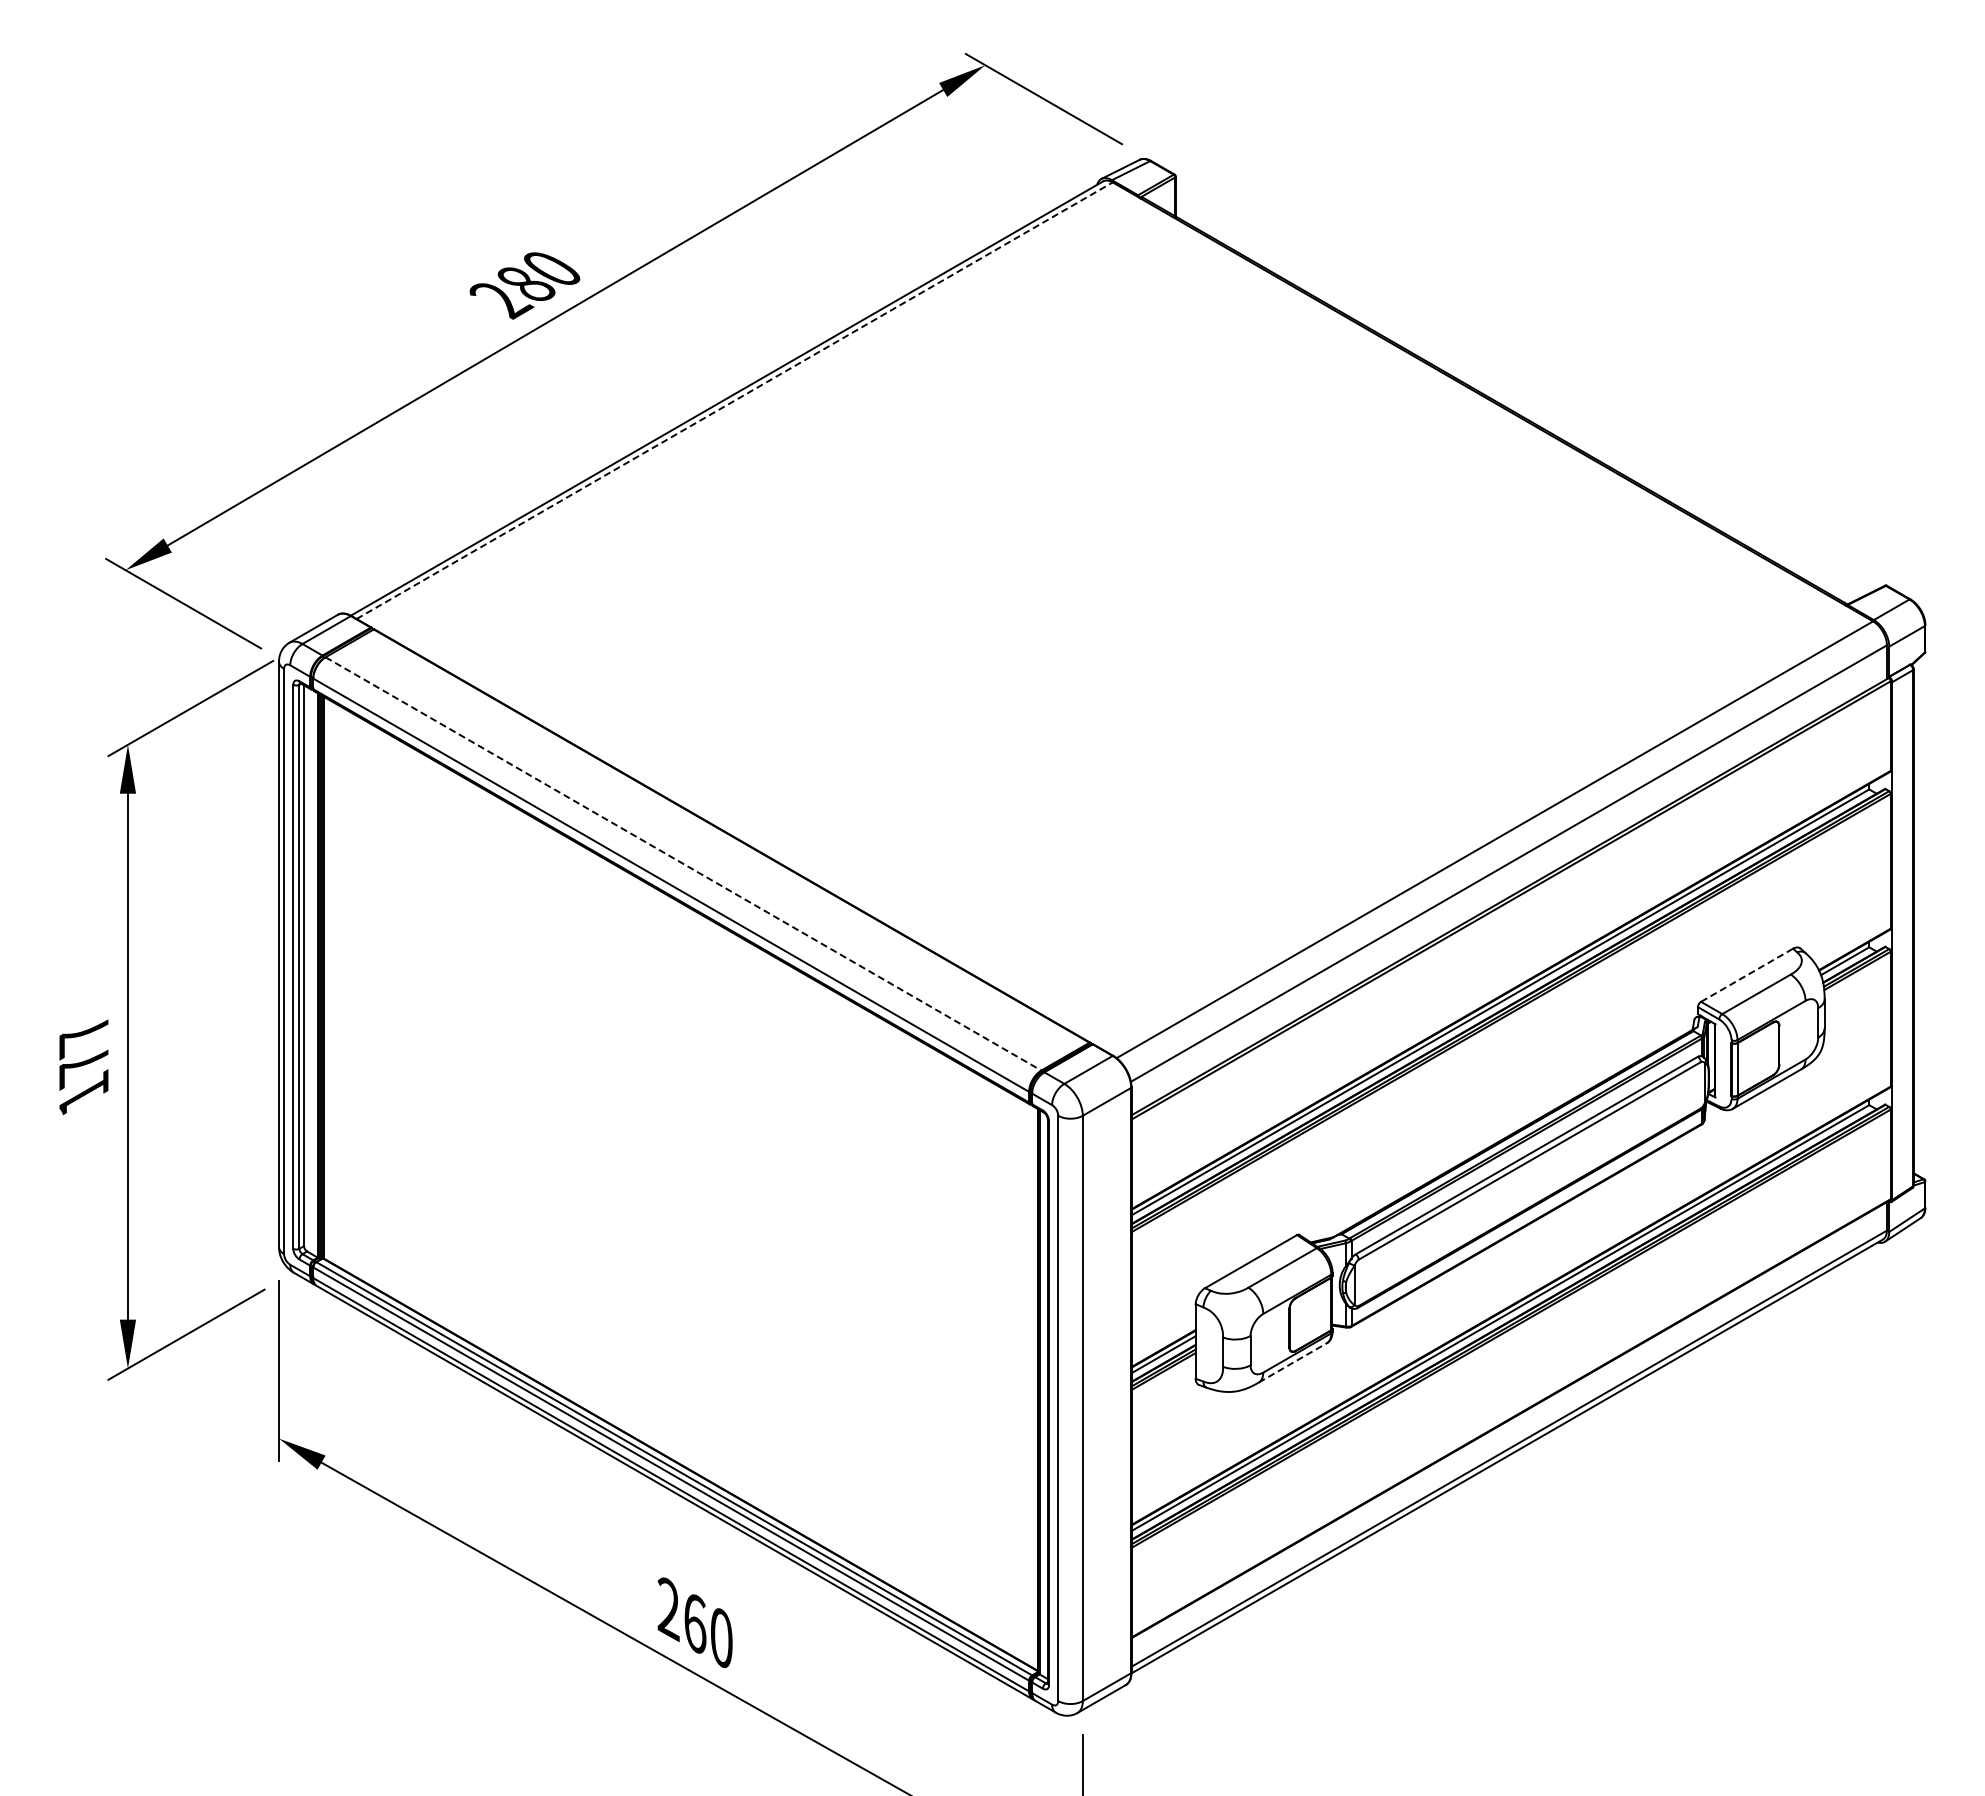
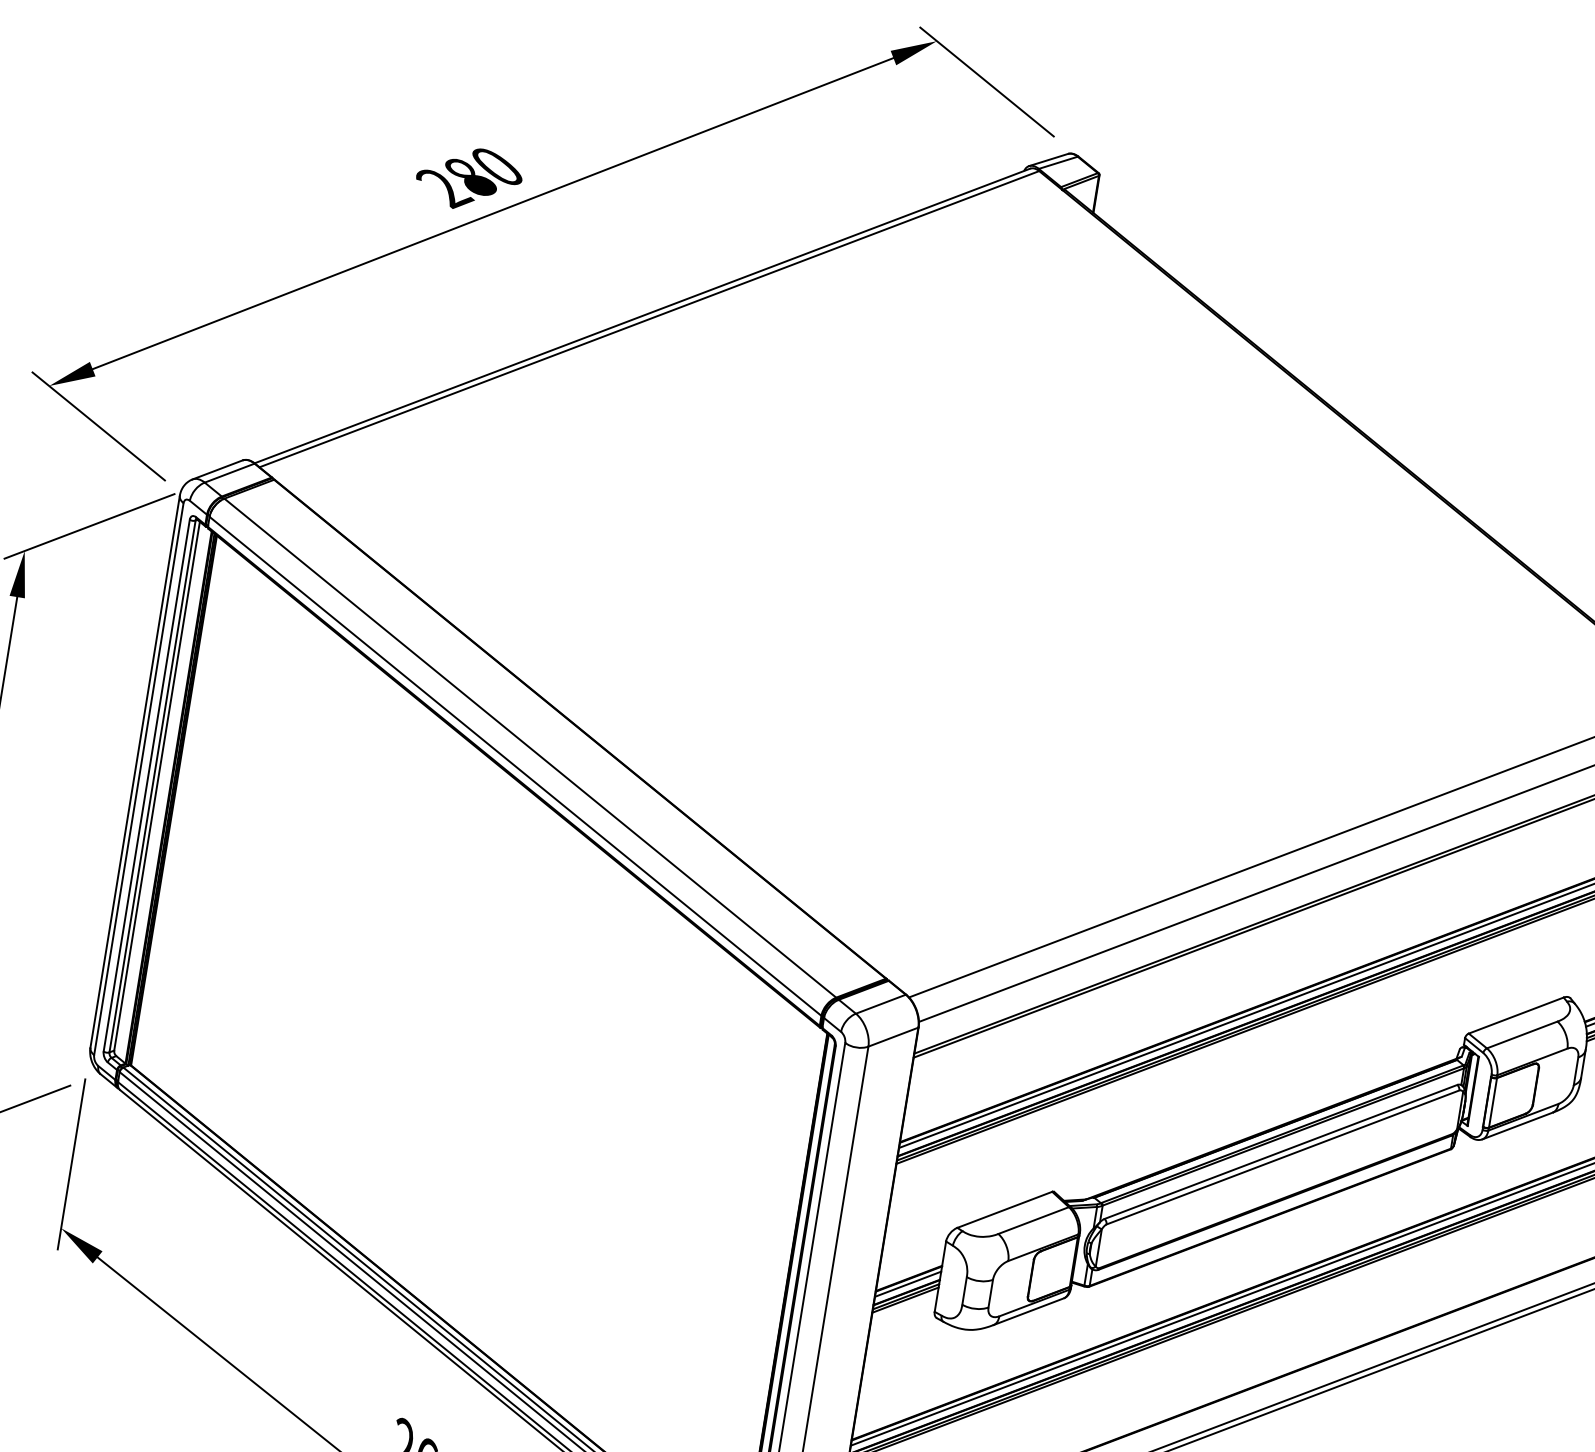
line: (734, 400) -> (649, 318), dashed -> solid
line: (683, 864) -> (530, 748), dashed -> solid
line: (1747, 975) -> (1516, 1015), dashed -> solid
line: (1293, 1362) -> (1029, 1311), dashed -> solid

